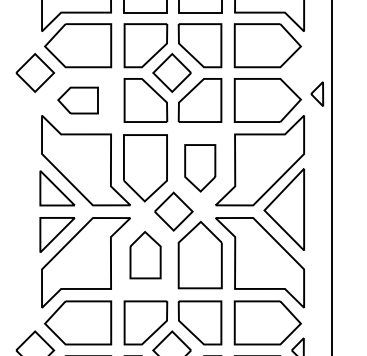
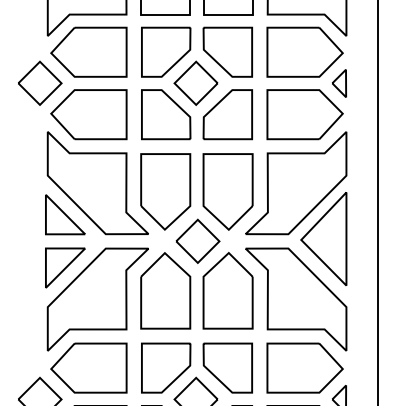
part: (317, 94) -> (339, 83), moved
part: (77, 100) -> (88, 114), size x1.67
part: (199, 167) -> (227, 191), size x1.43
part: (145, 254) -> (165, 290), size x1.43

